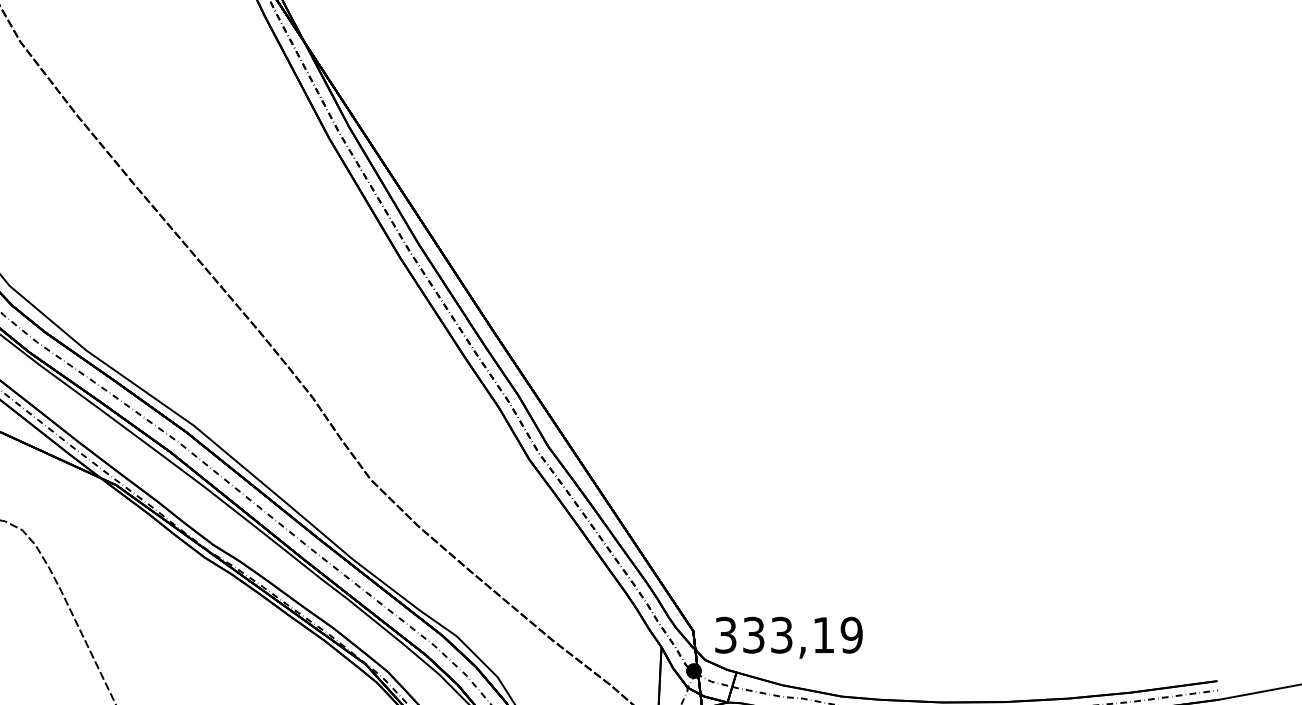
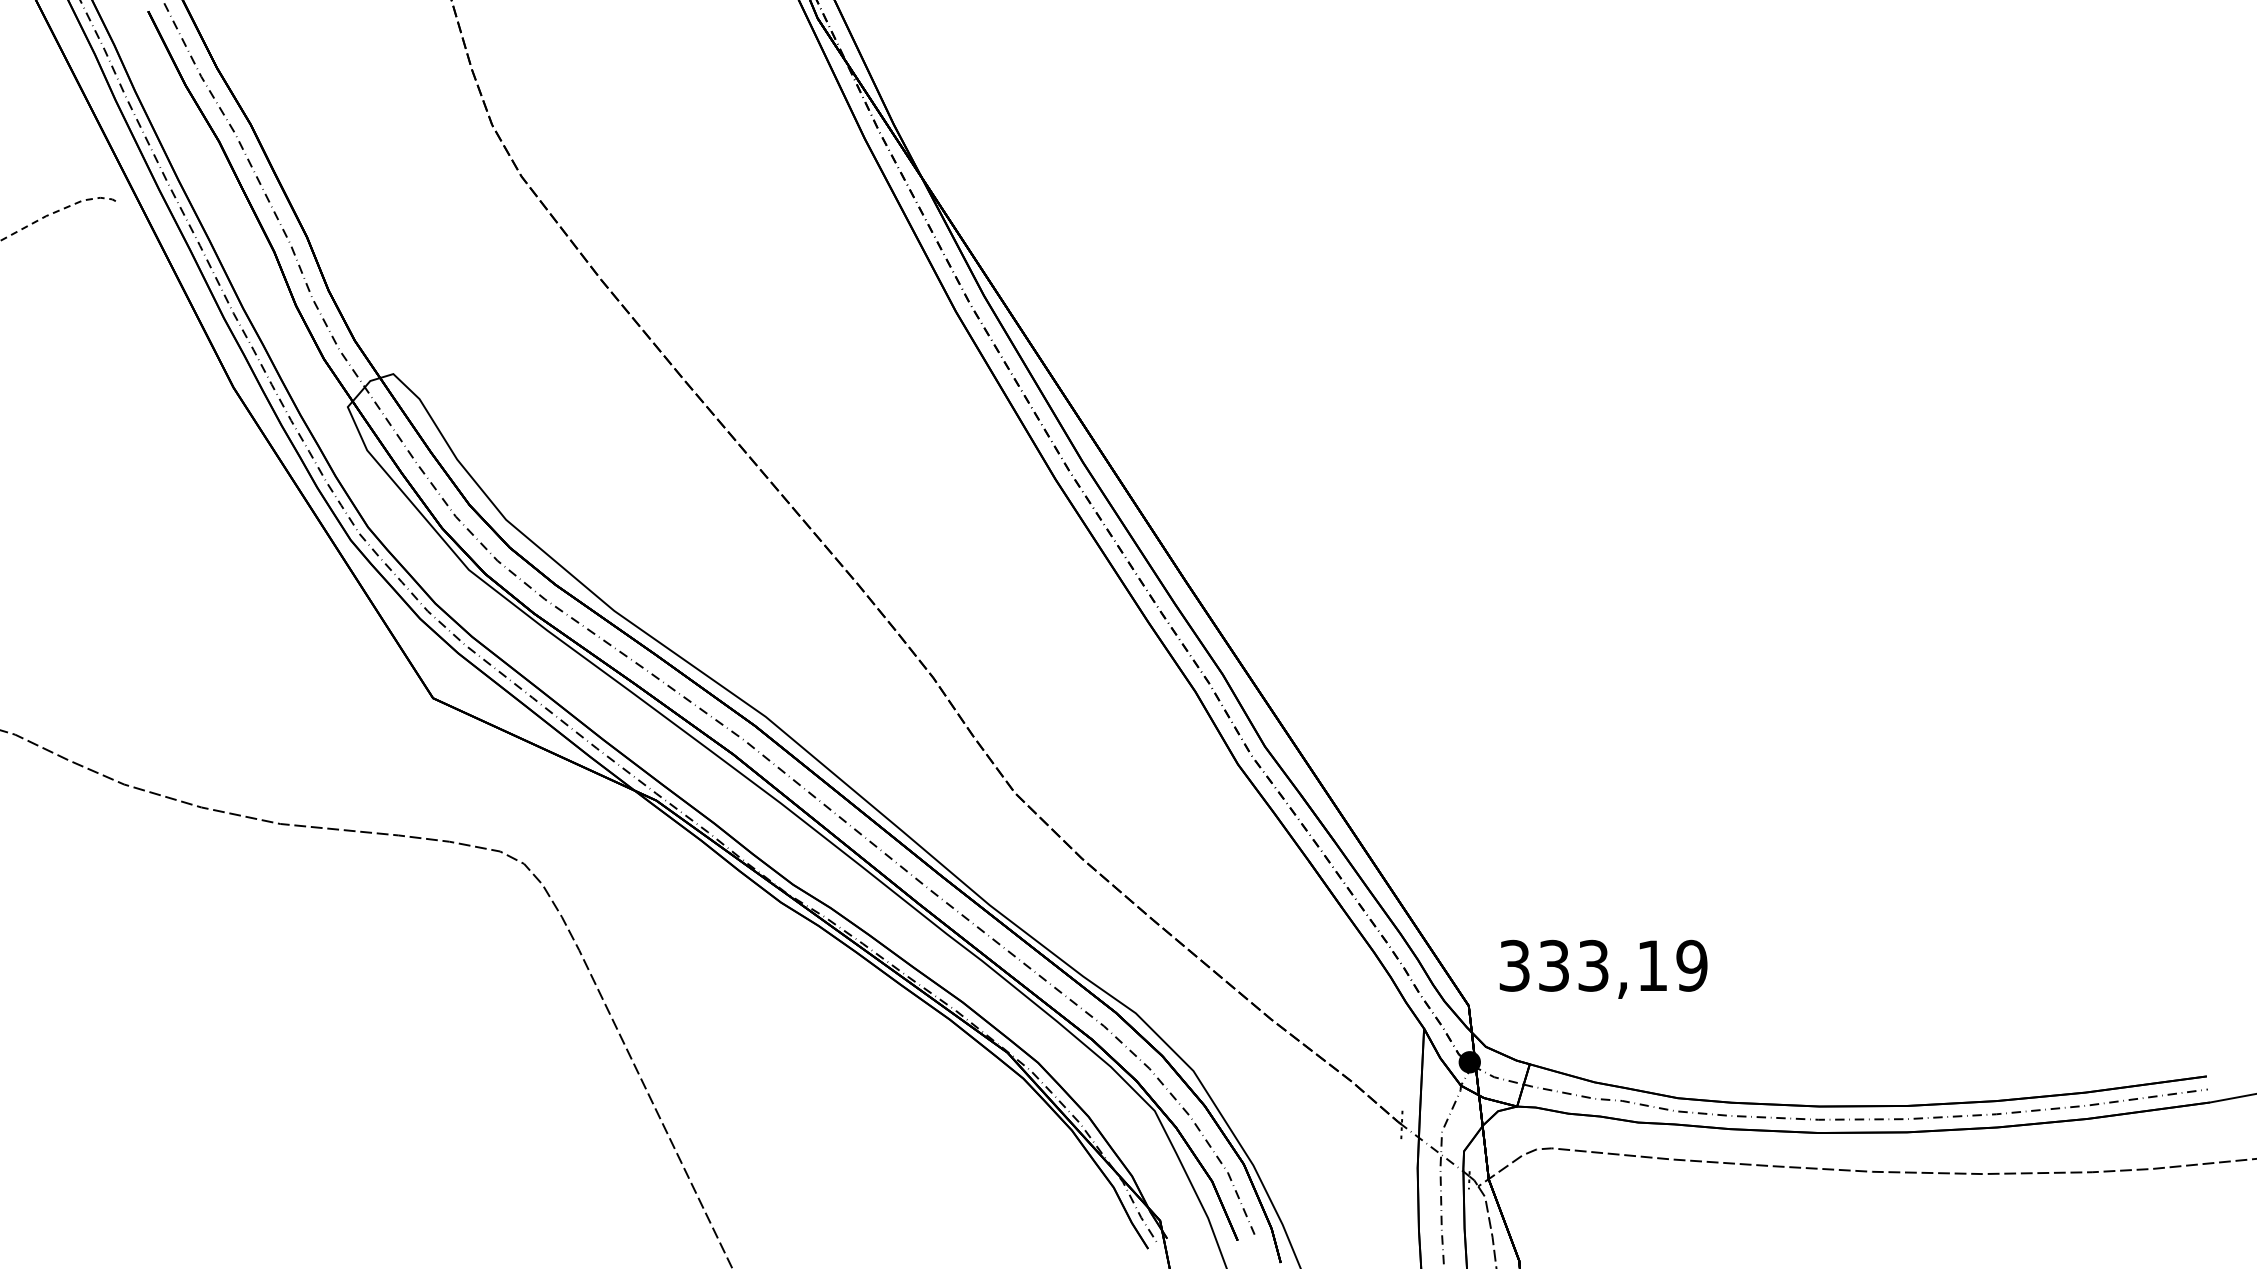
text: (788, 637) -> (1603, 968), moved

